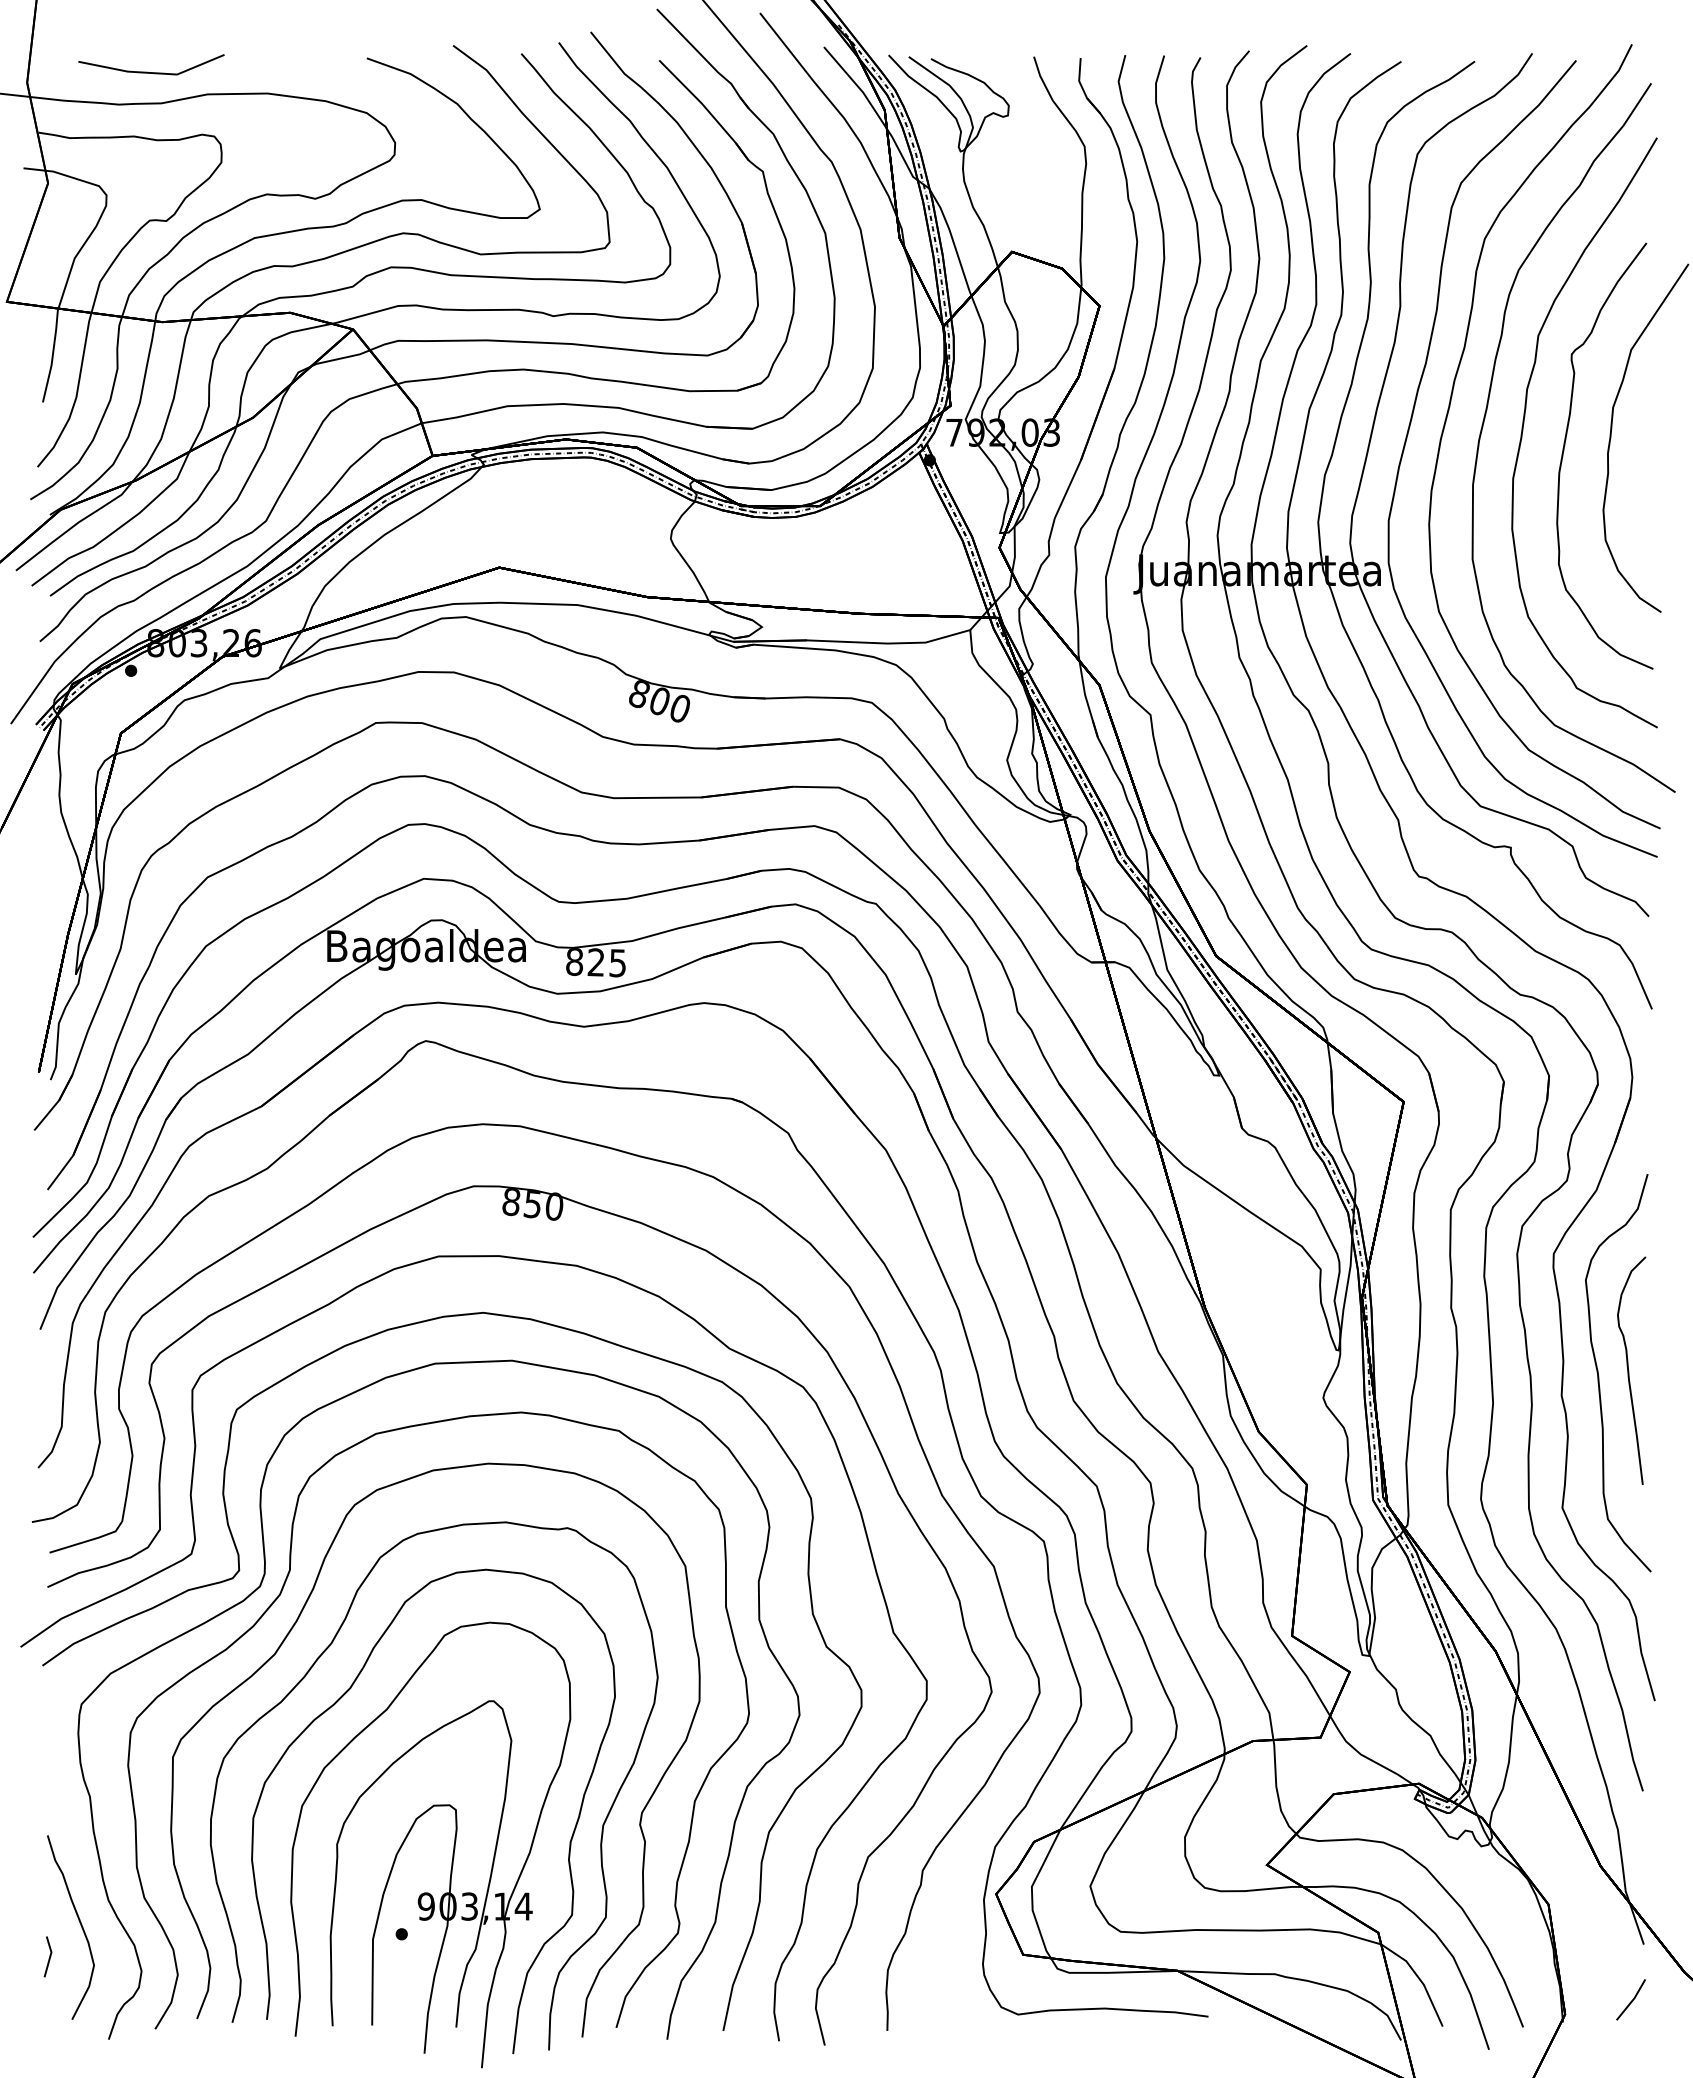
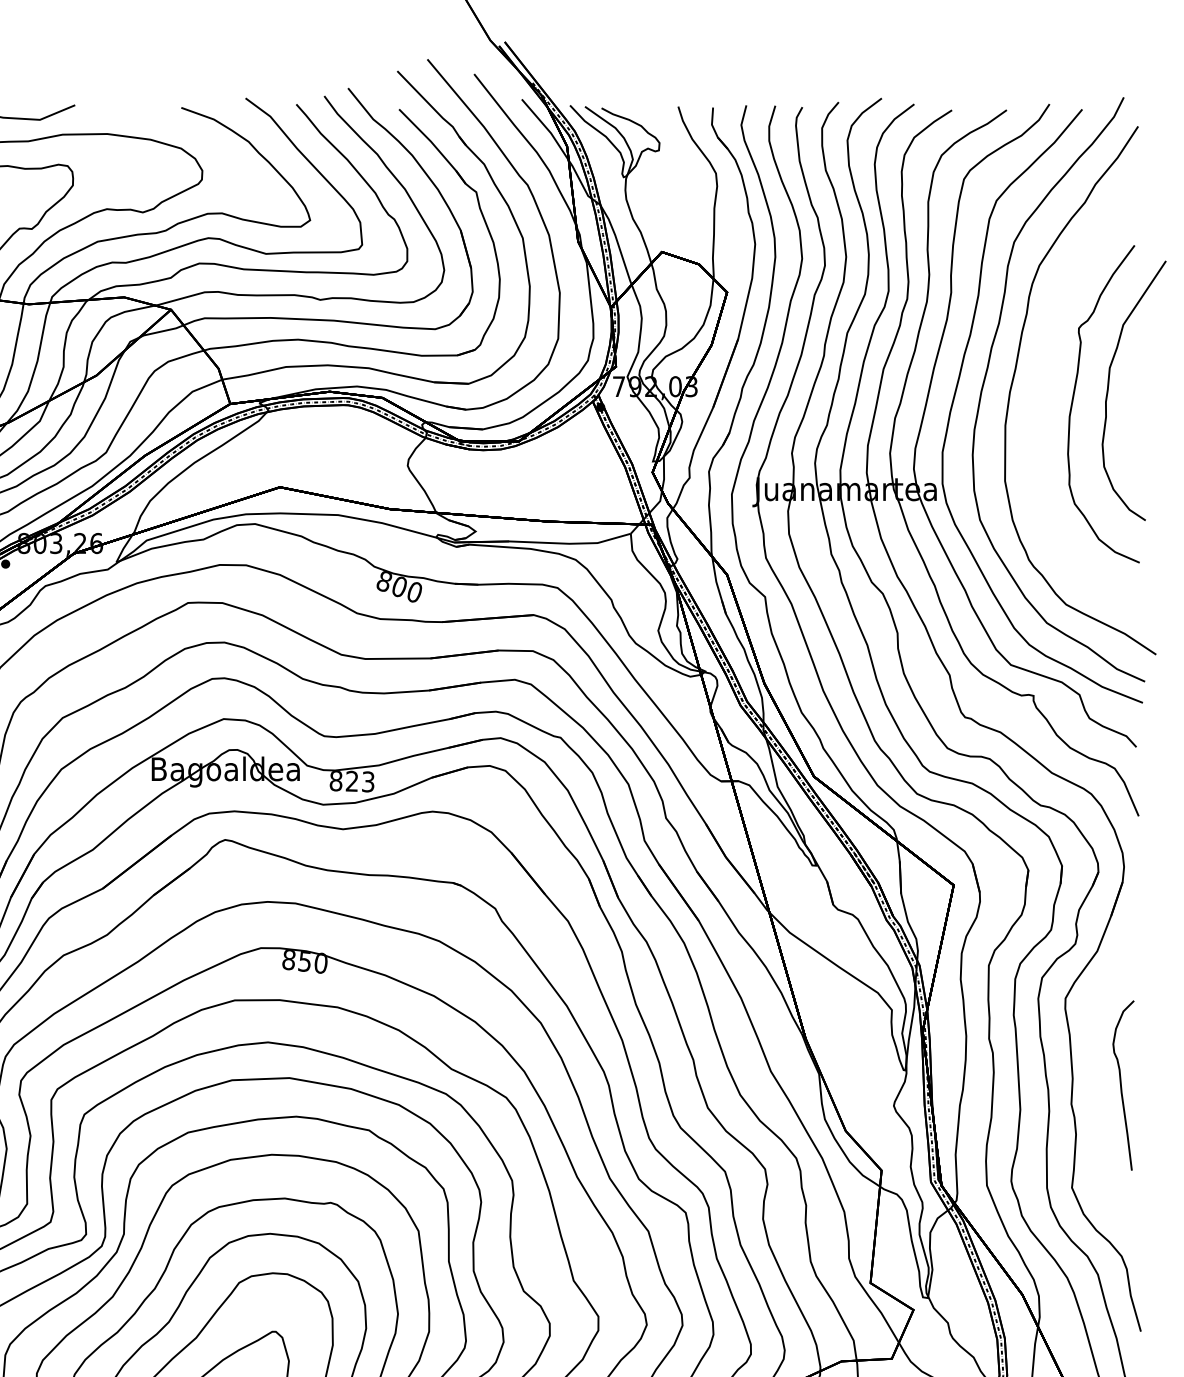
curve: (1524, 423) -> (1043, 379), removed
text: (617, 962) -> (368, 781), 825 -> 823
curve: (1599, 1376) -> (1099, 1089), removed

